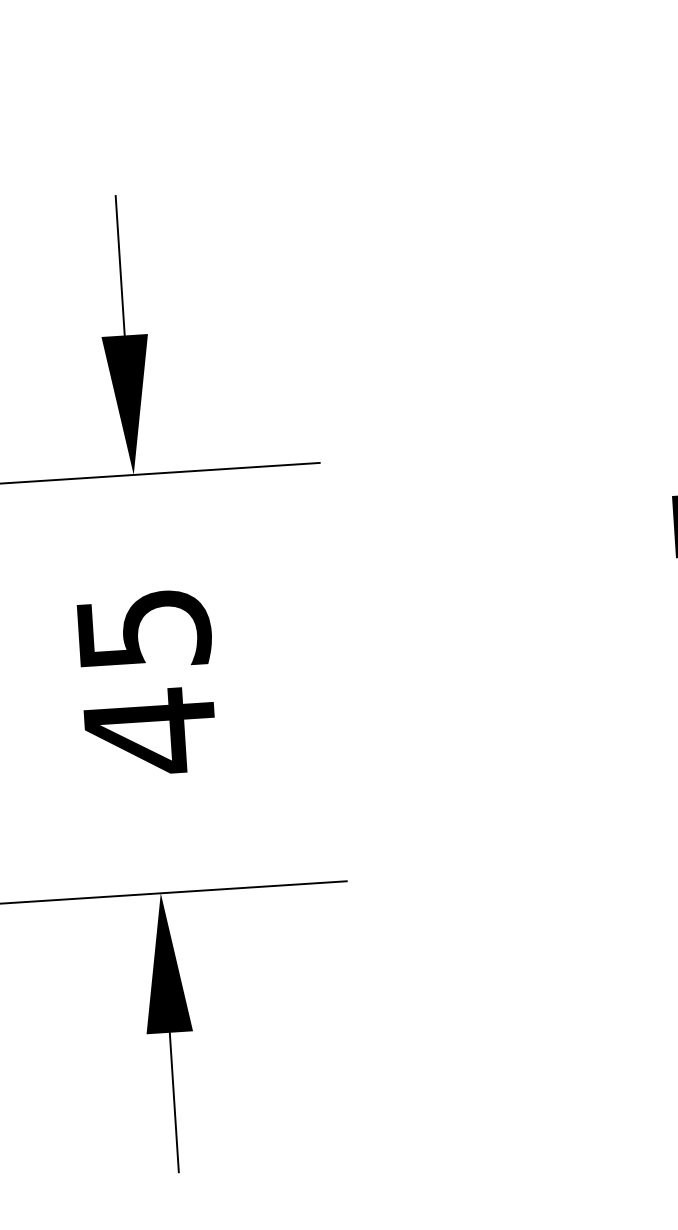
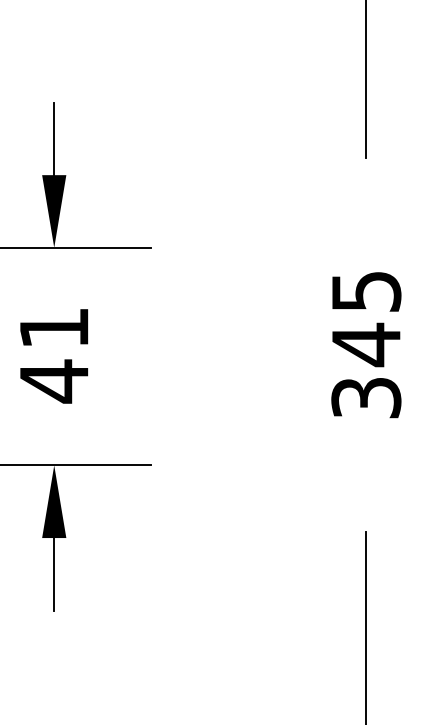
text: (144, 630) -> (54, 328), 45 -> 41

